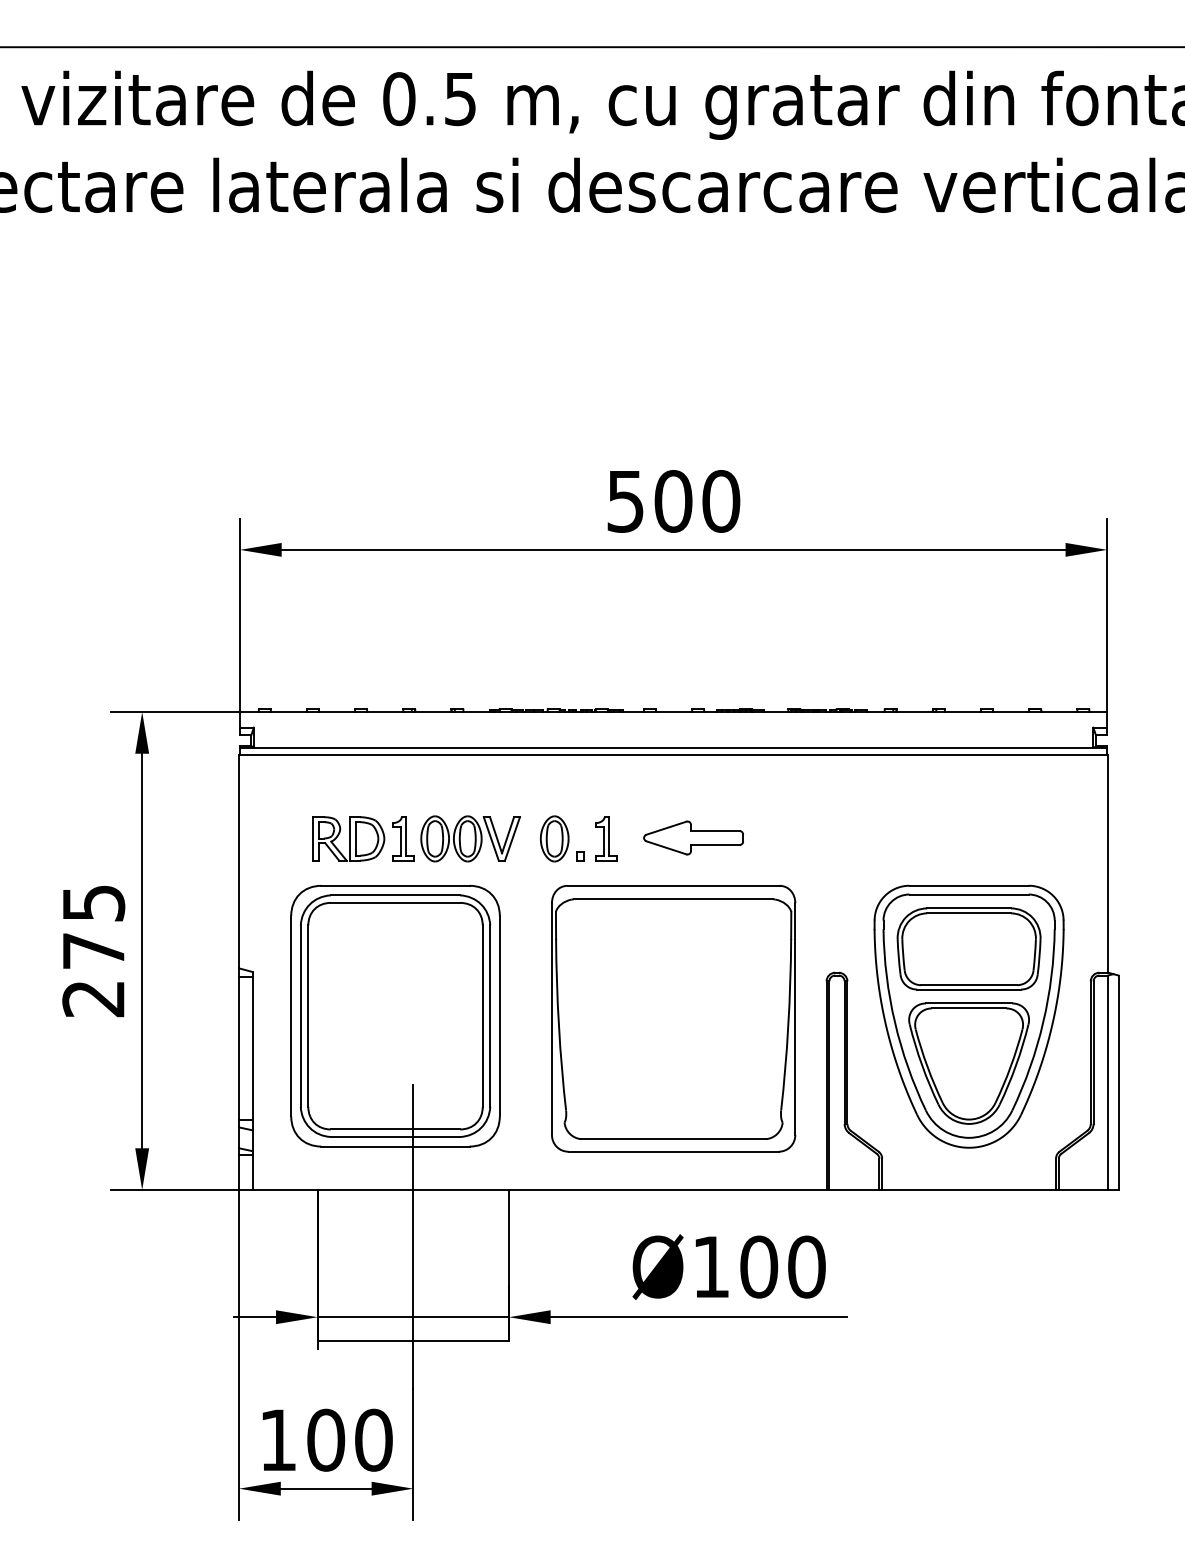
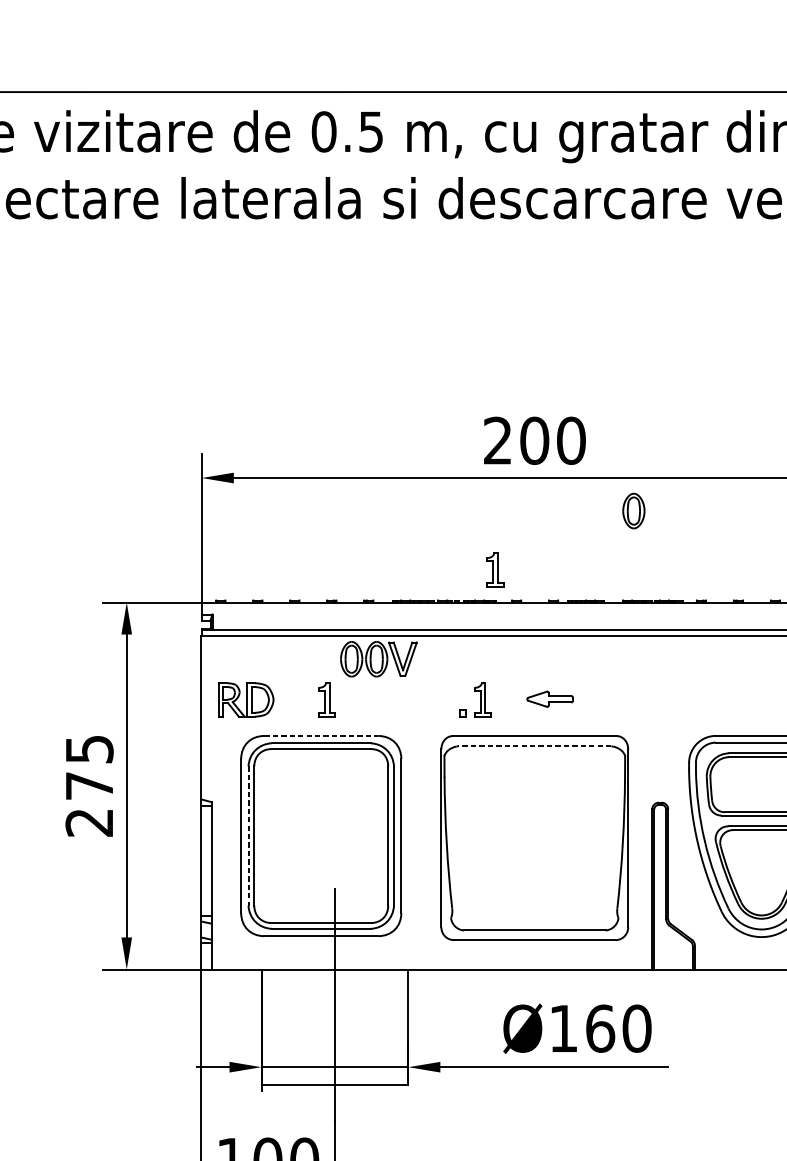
text: (625, 501) -> (497, 440), 500 -> 200
part: (622, 669) -> (495, 569), added
part: (693, 837) -> (550, 698), size x0.6
part: (348, 838) -> (245, 699), moved
part: (470, 838) -> (378, 658), moved
part: (554, 838) -> (633, 510), moved
line: (396, 885) -> (322, 735), solid -> dashed
line: (673, 899) -> (534, 746), solid -> dashed
line: (300, 1016) -> (248, 836), solid -> dashed
text: (759, 1266) -> (600, 1028), Ø100 -> Ø160

